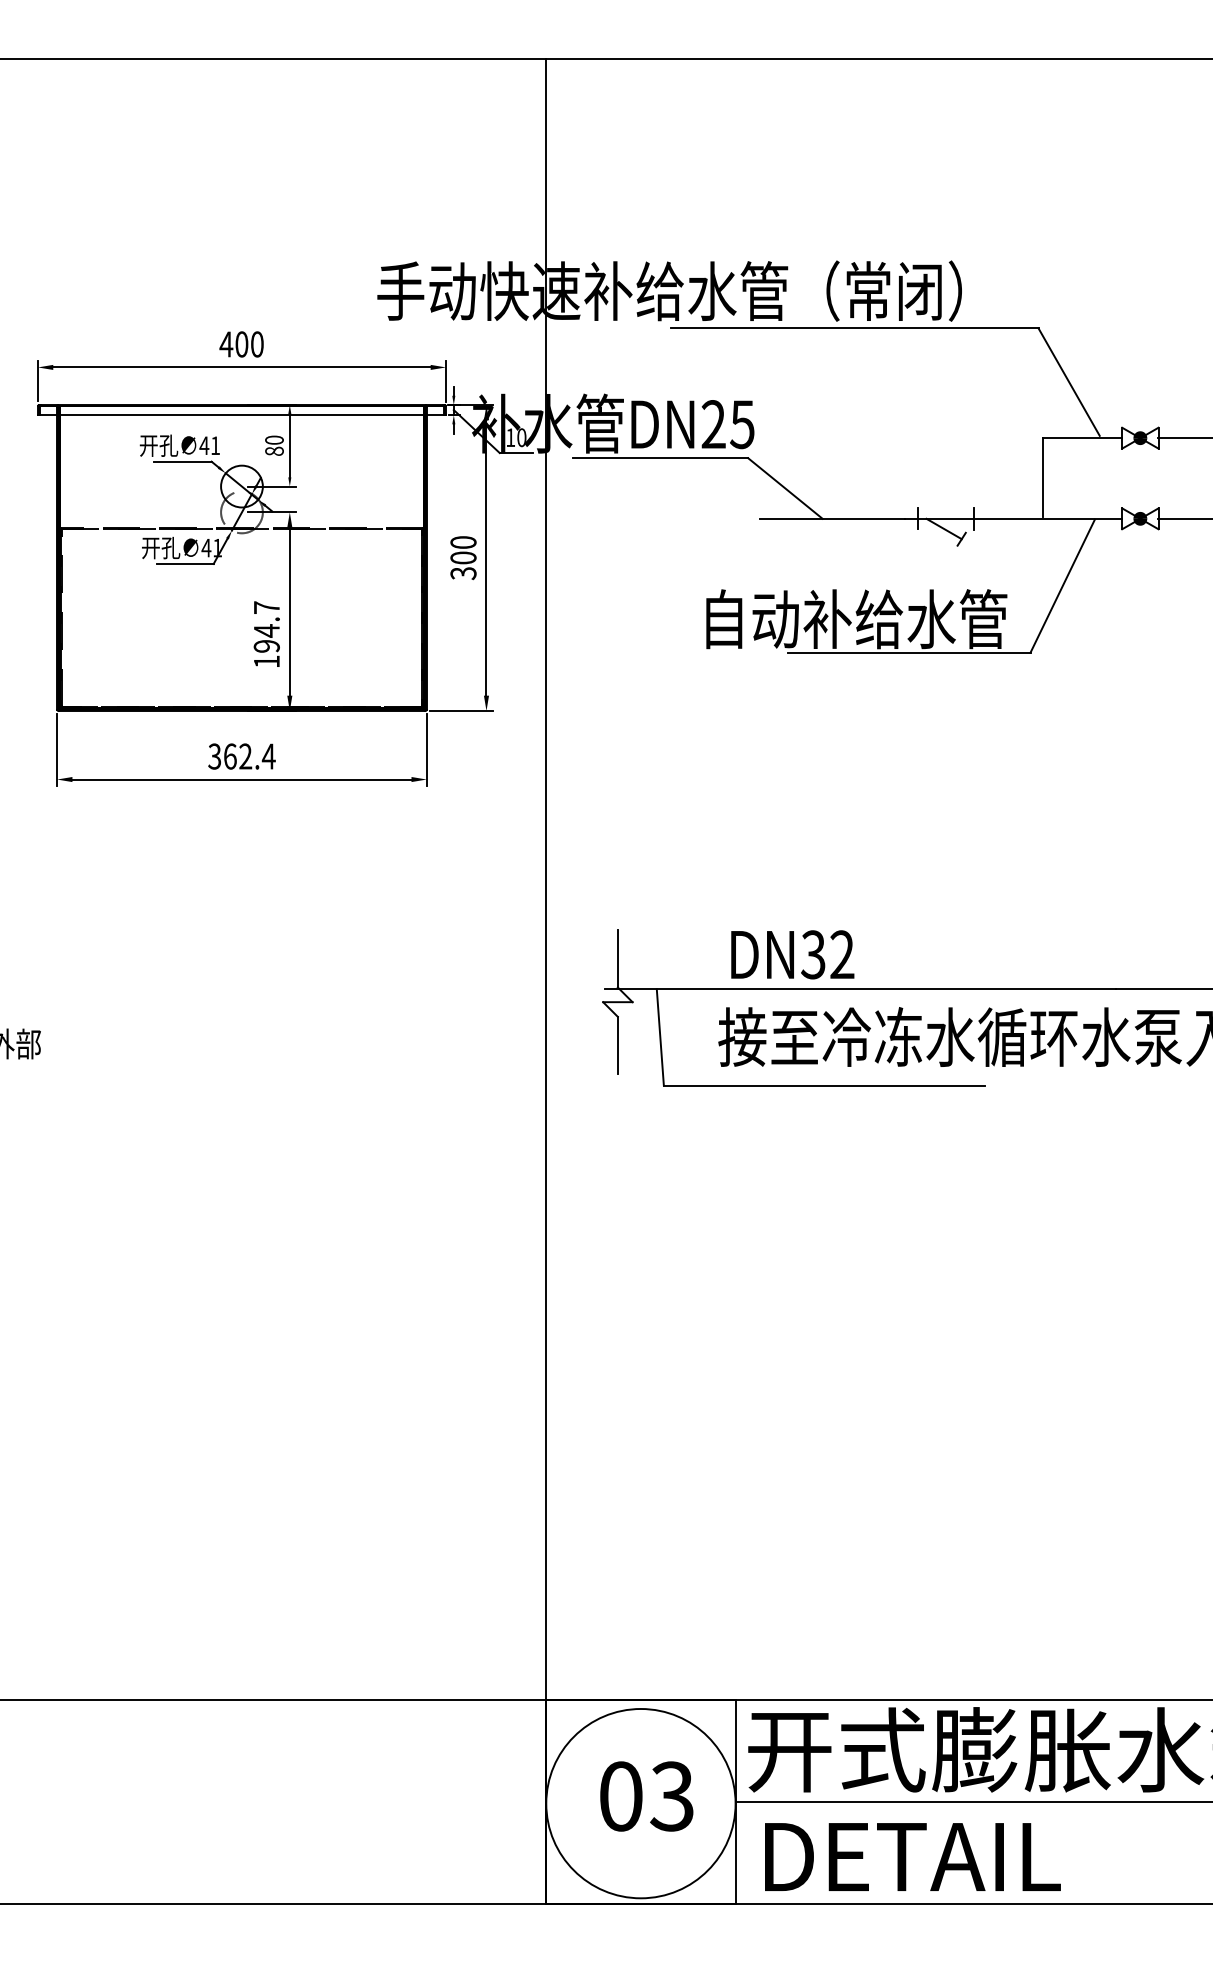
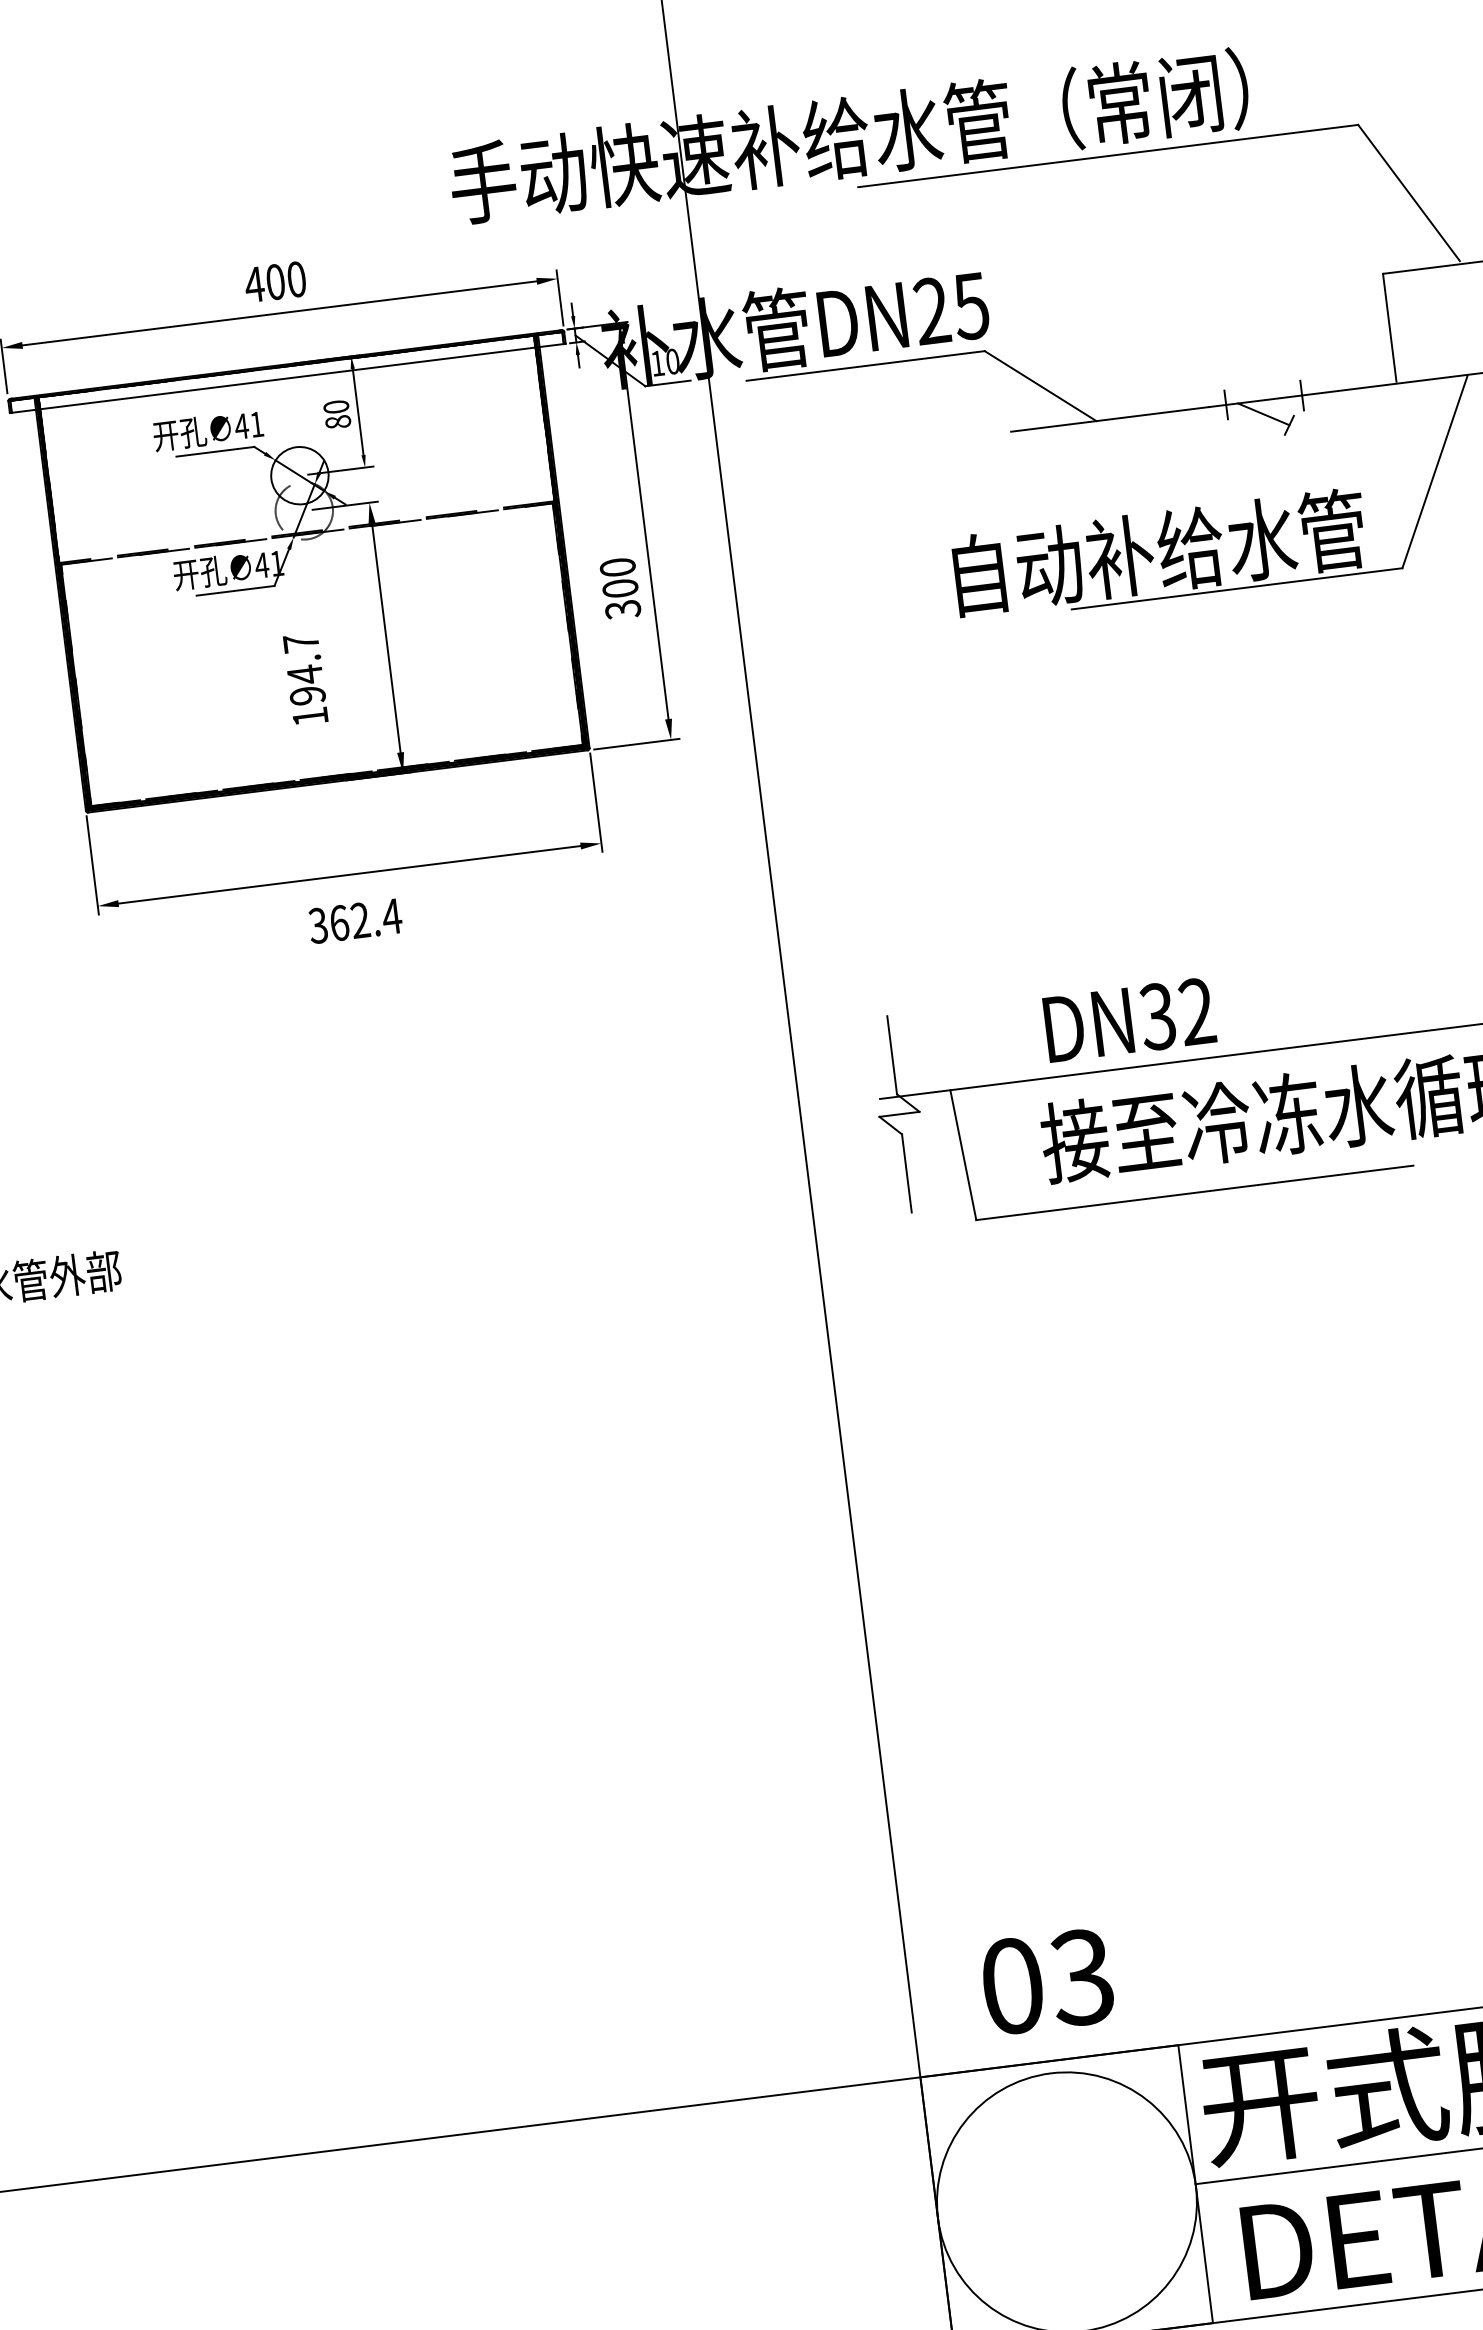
text: (463, 558) -> (620, 589), moved
text: (266, 633) -> (305, 678), moved
text: (241, 756) -> (354, 921), moved
text: (646, 1796) -> (1047, 1981), moved

